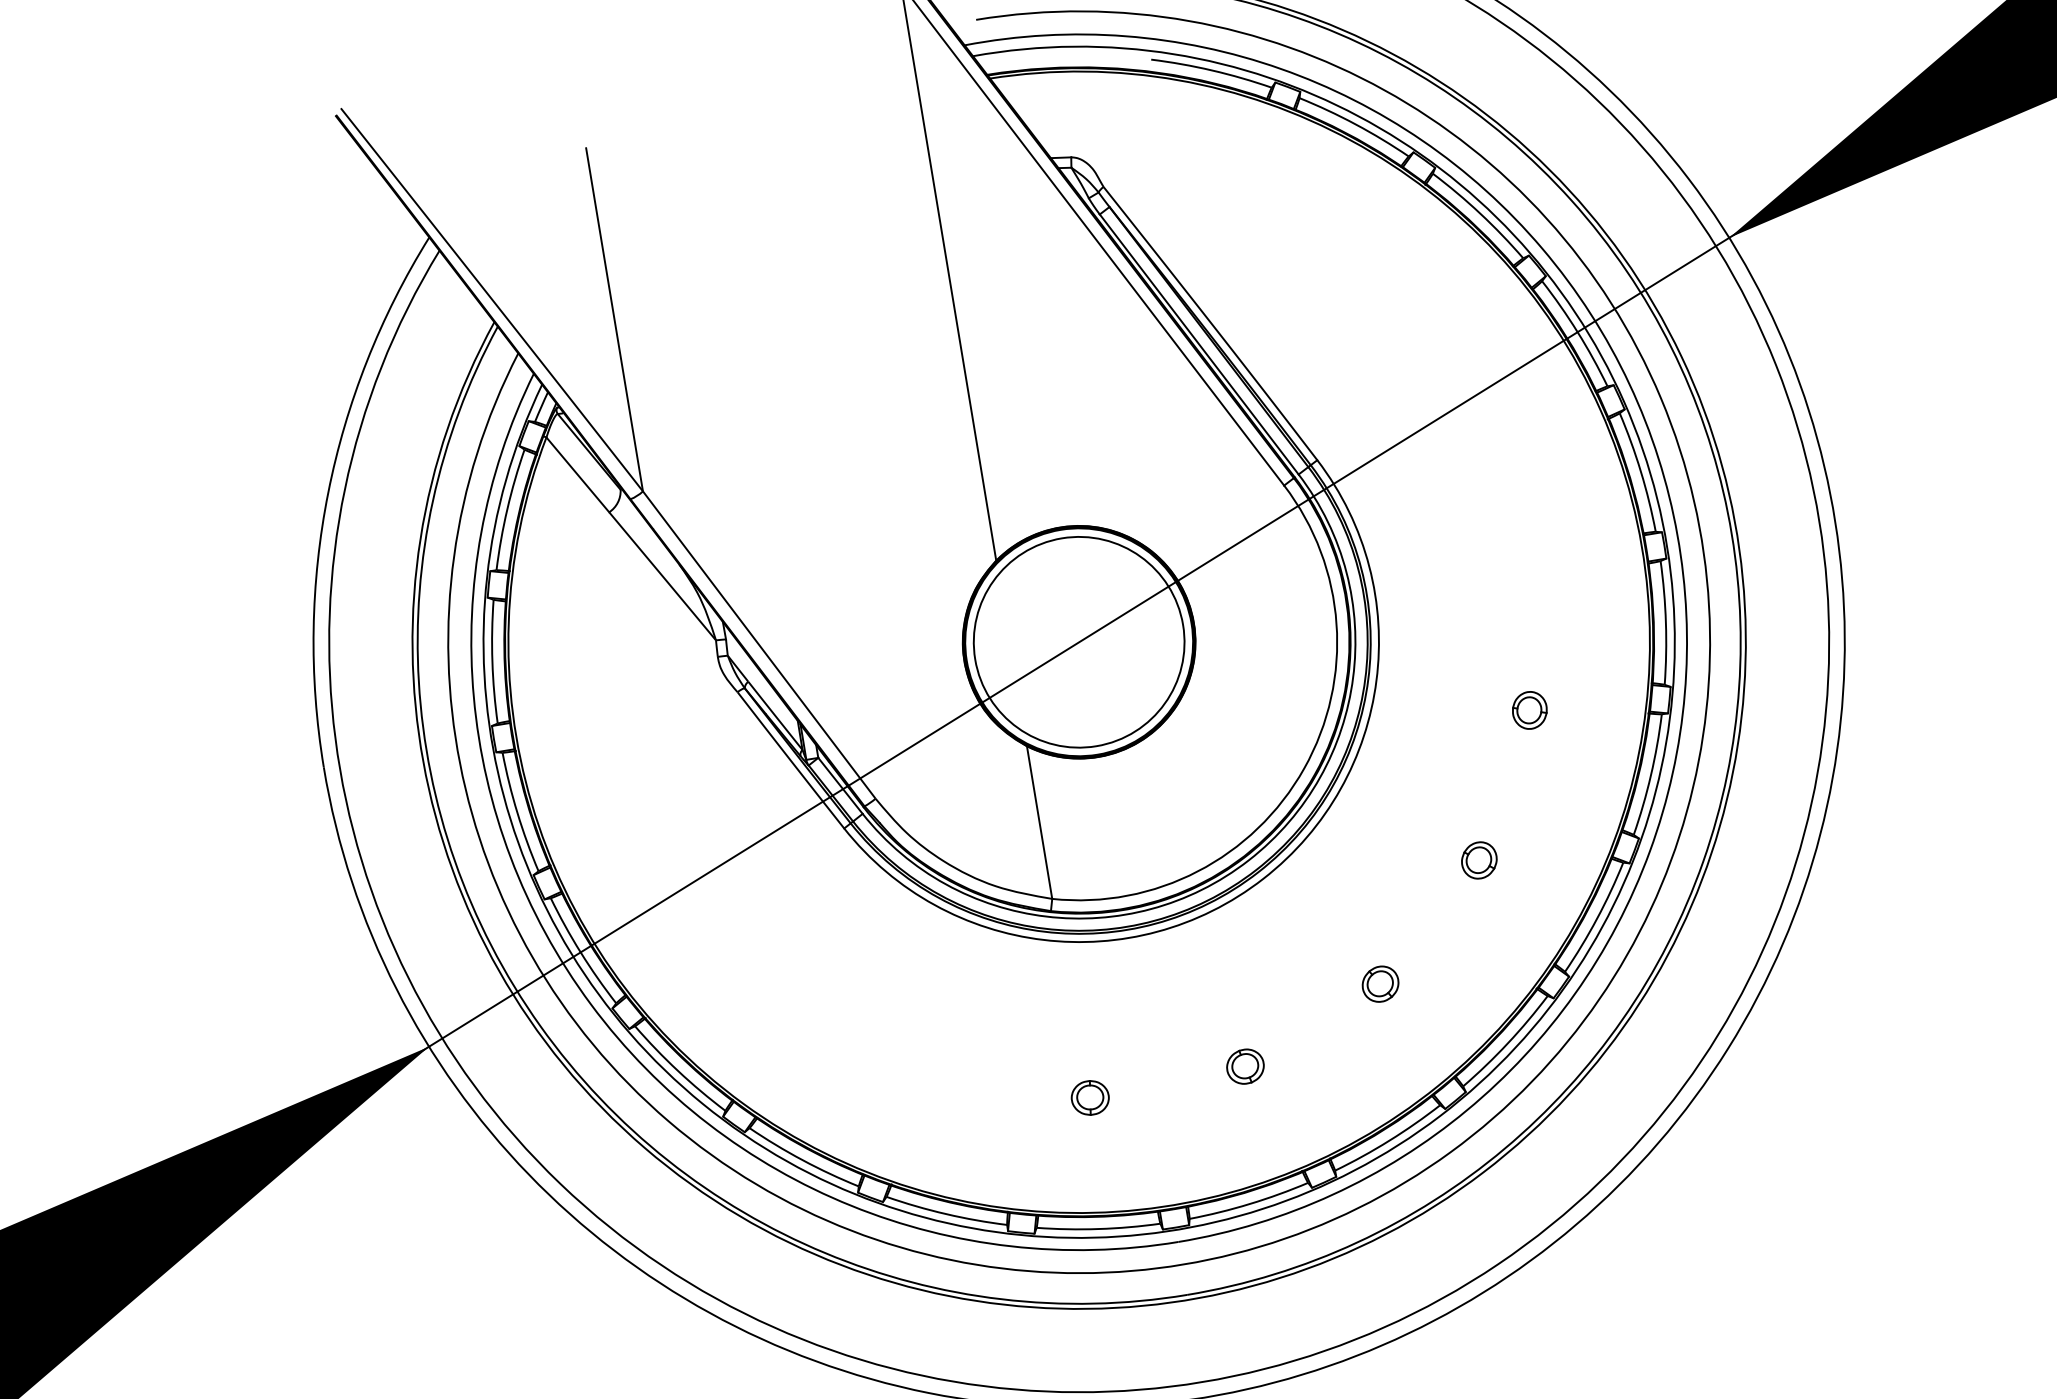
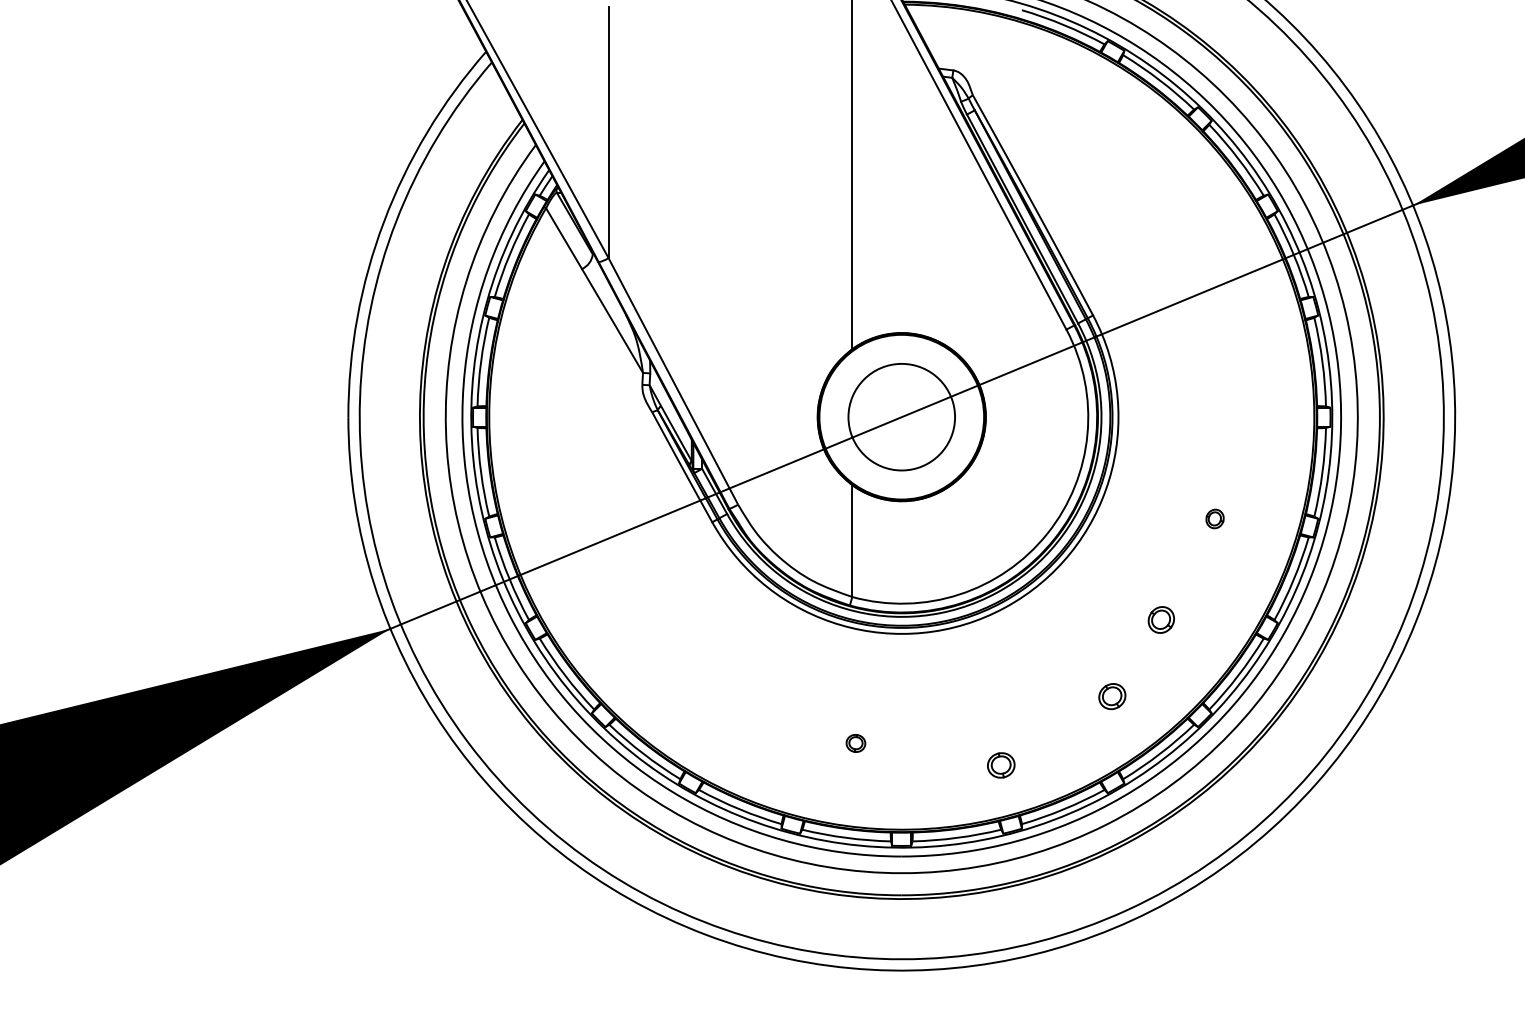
circle: (1078, 642) -> (901, 417), size x0.7
part: (1528, 709) -> (1214, 518), size x0.7
part: (1380, 984) -> (1112, 696), moved
part: (1245, 1066) -> (1001, 765), moved
part: (1089, 1098) -> (855, 743), size x0.7

